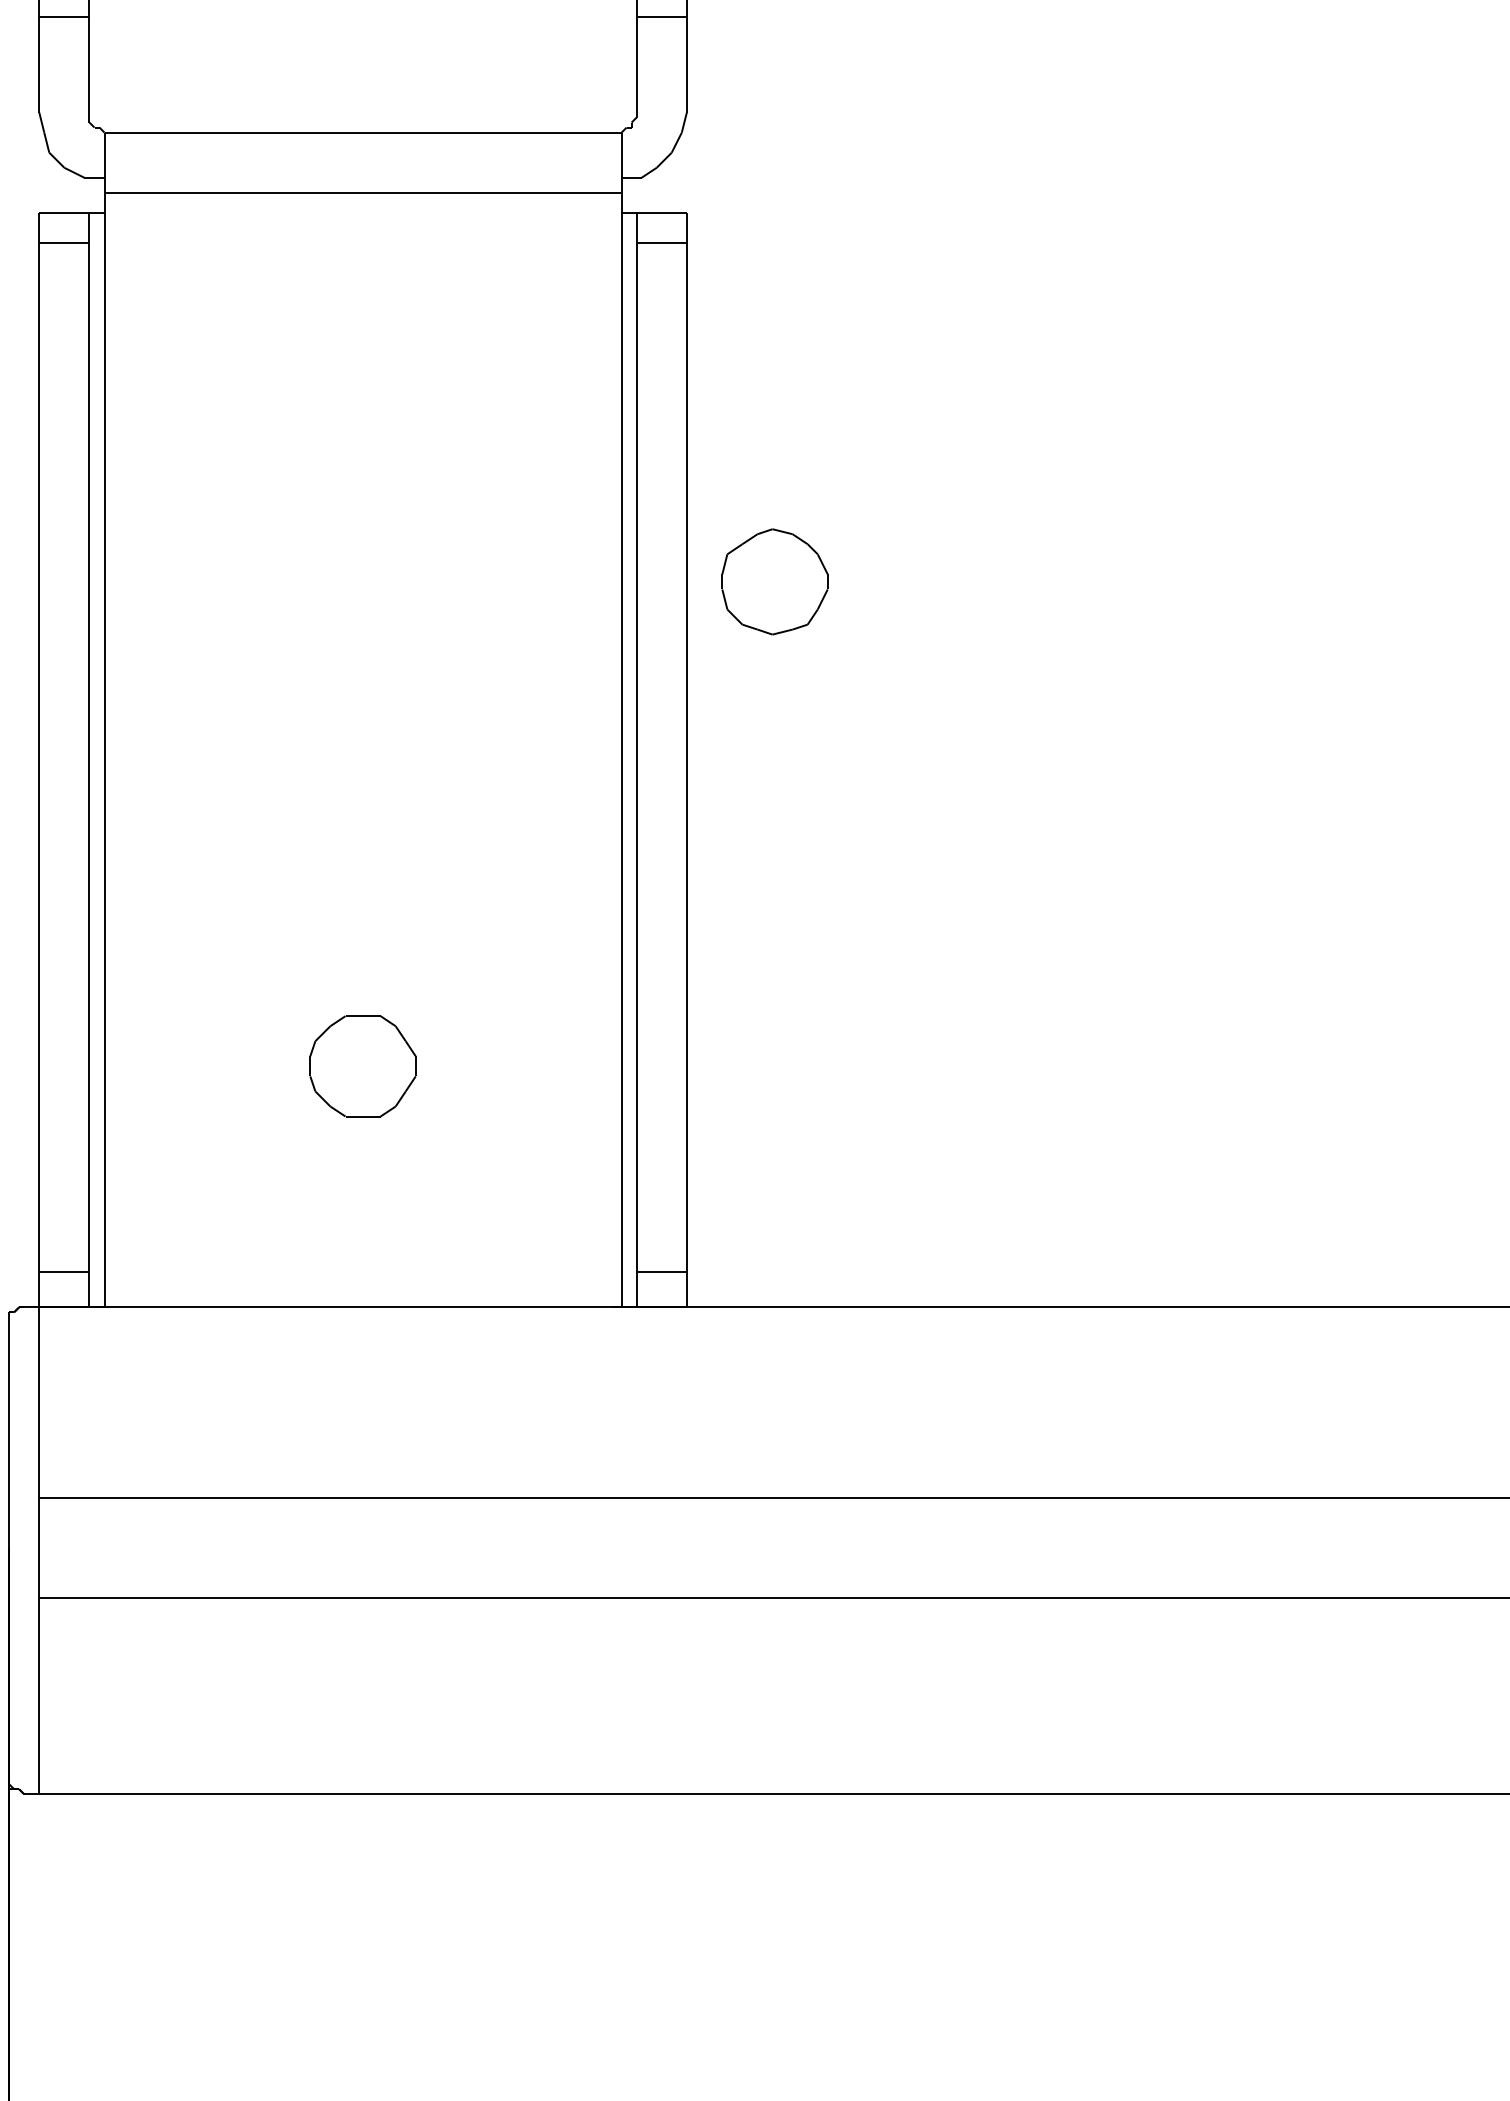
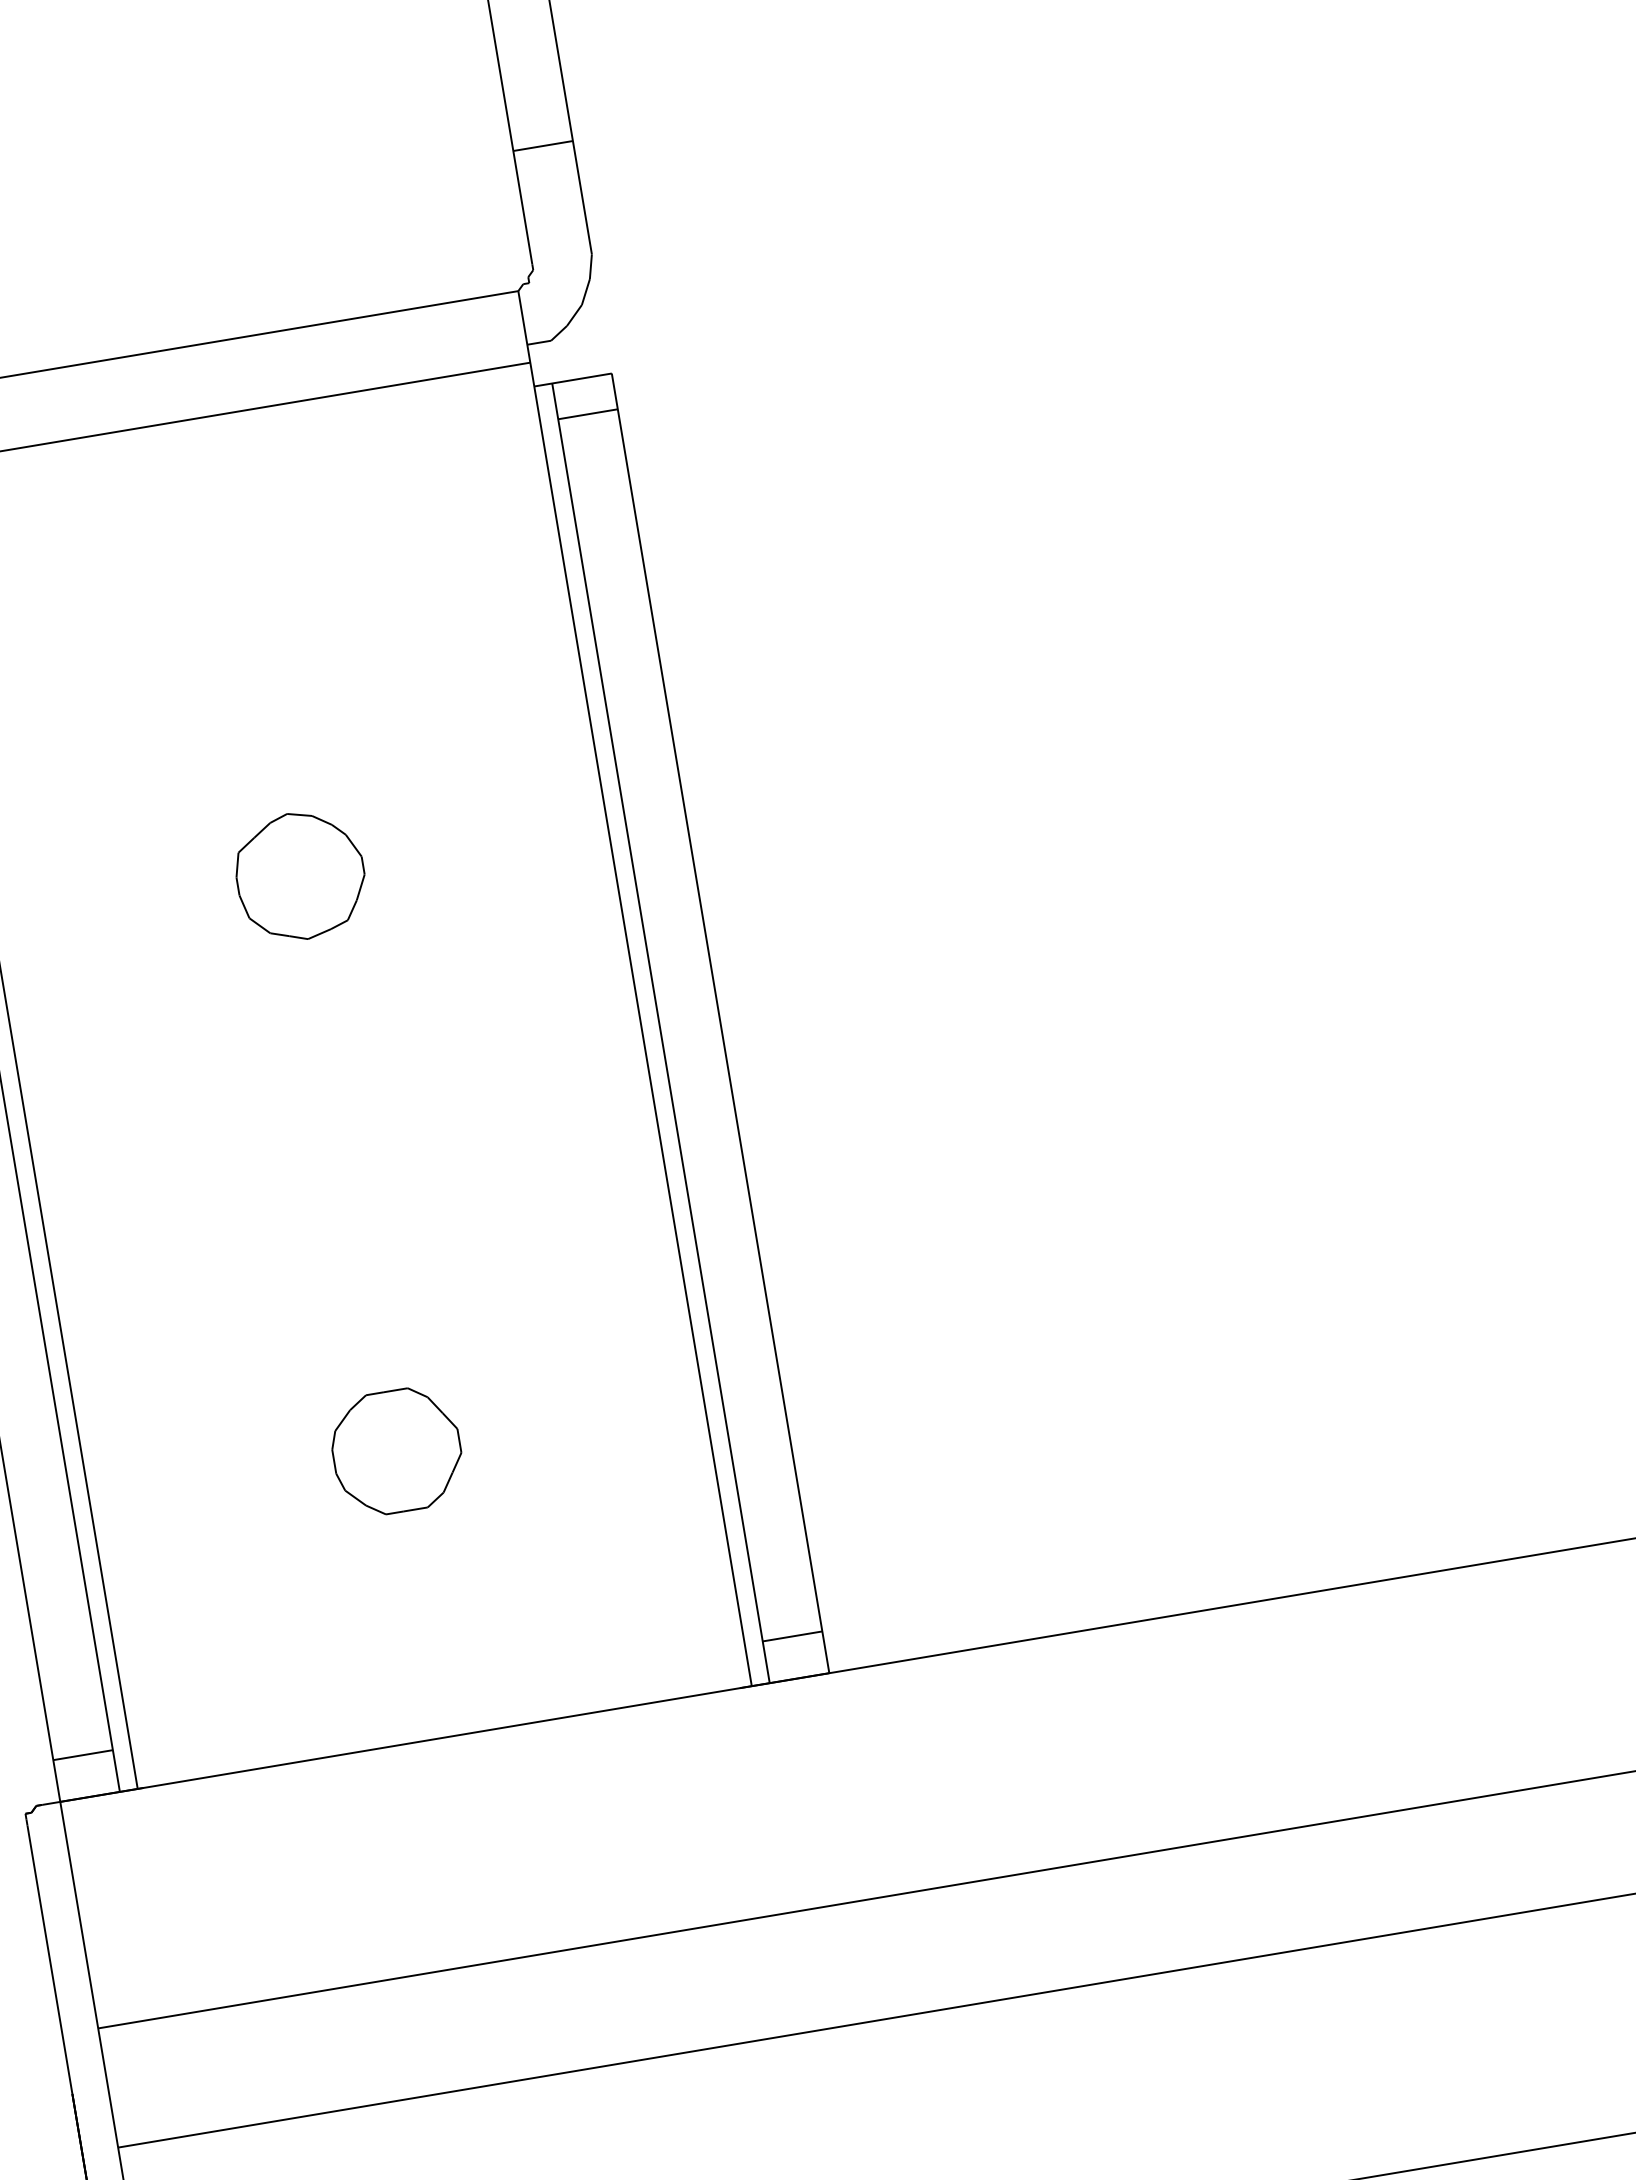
part: (774, 581) -> (299, 875), moved

